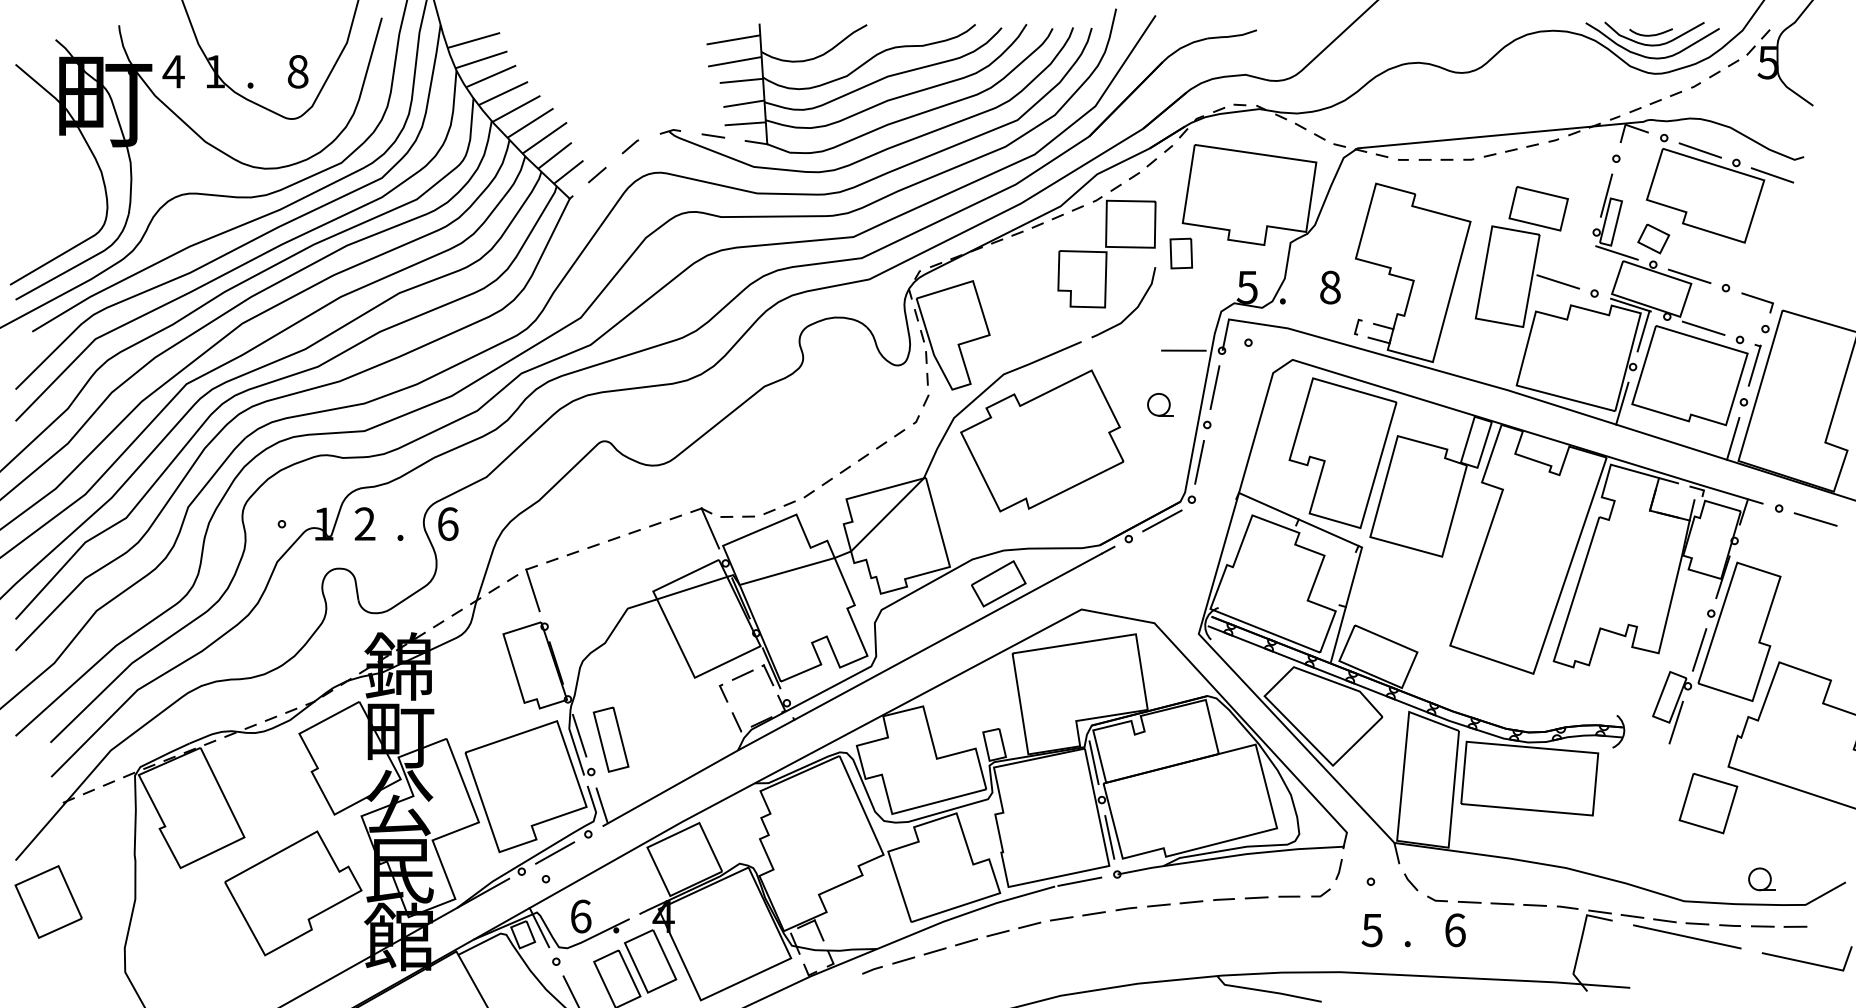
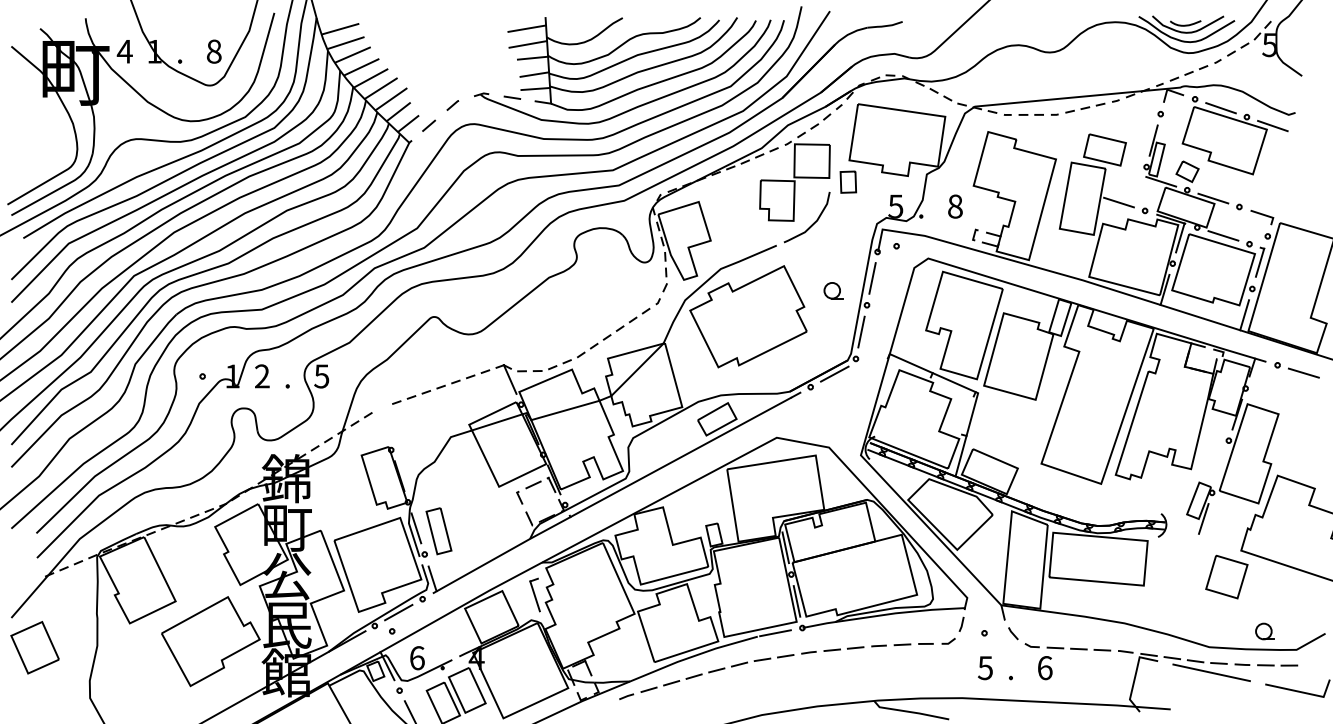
line: (1183, 350) -> (849, 251), removed
text: (447, 523) -> (321, 376), 6 -> 5
part: (532, 588) -> (534, 594), moved
line: (1699, 649) -> (1220, 466), removed

